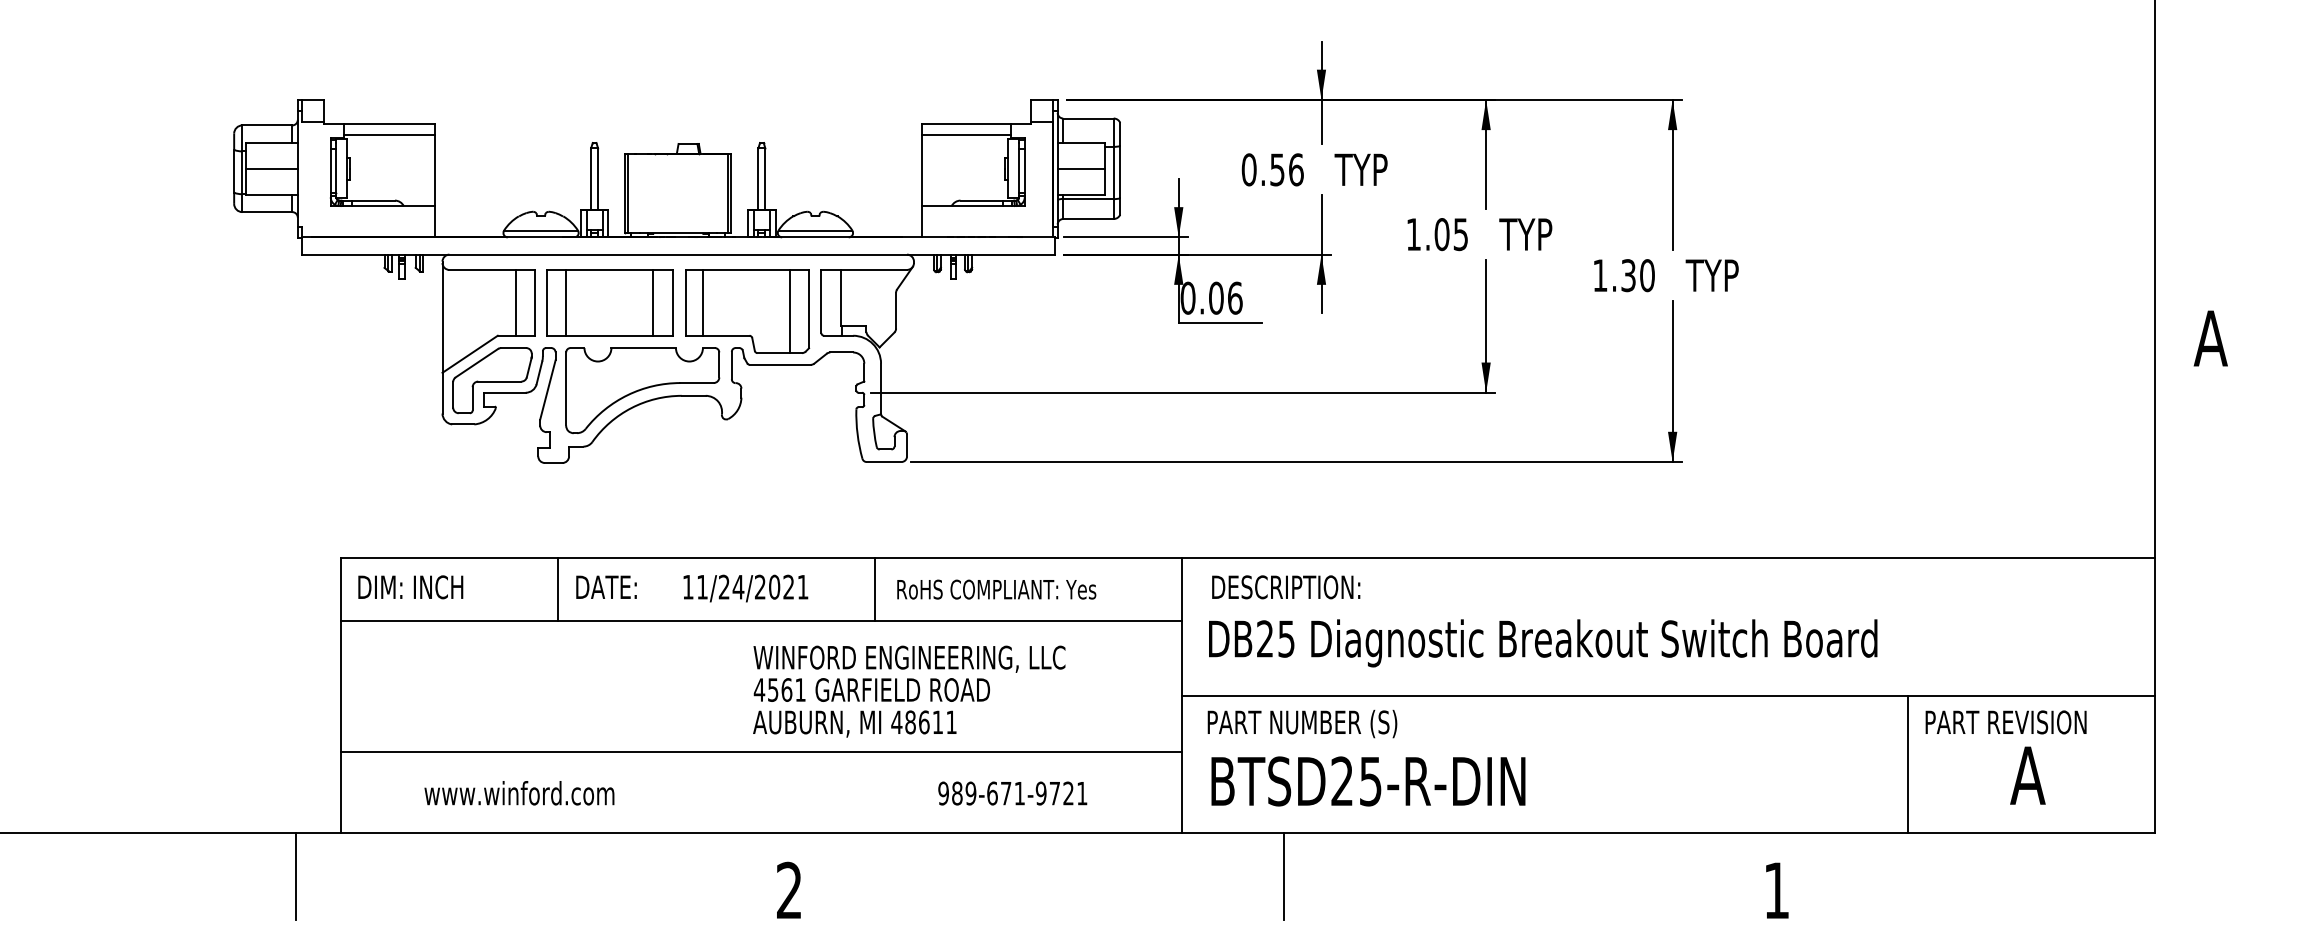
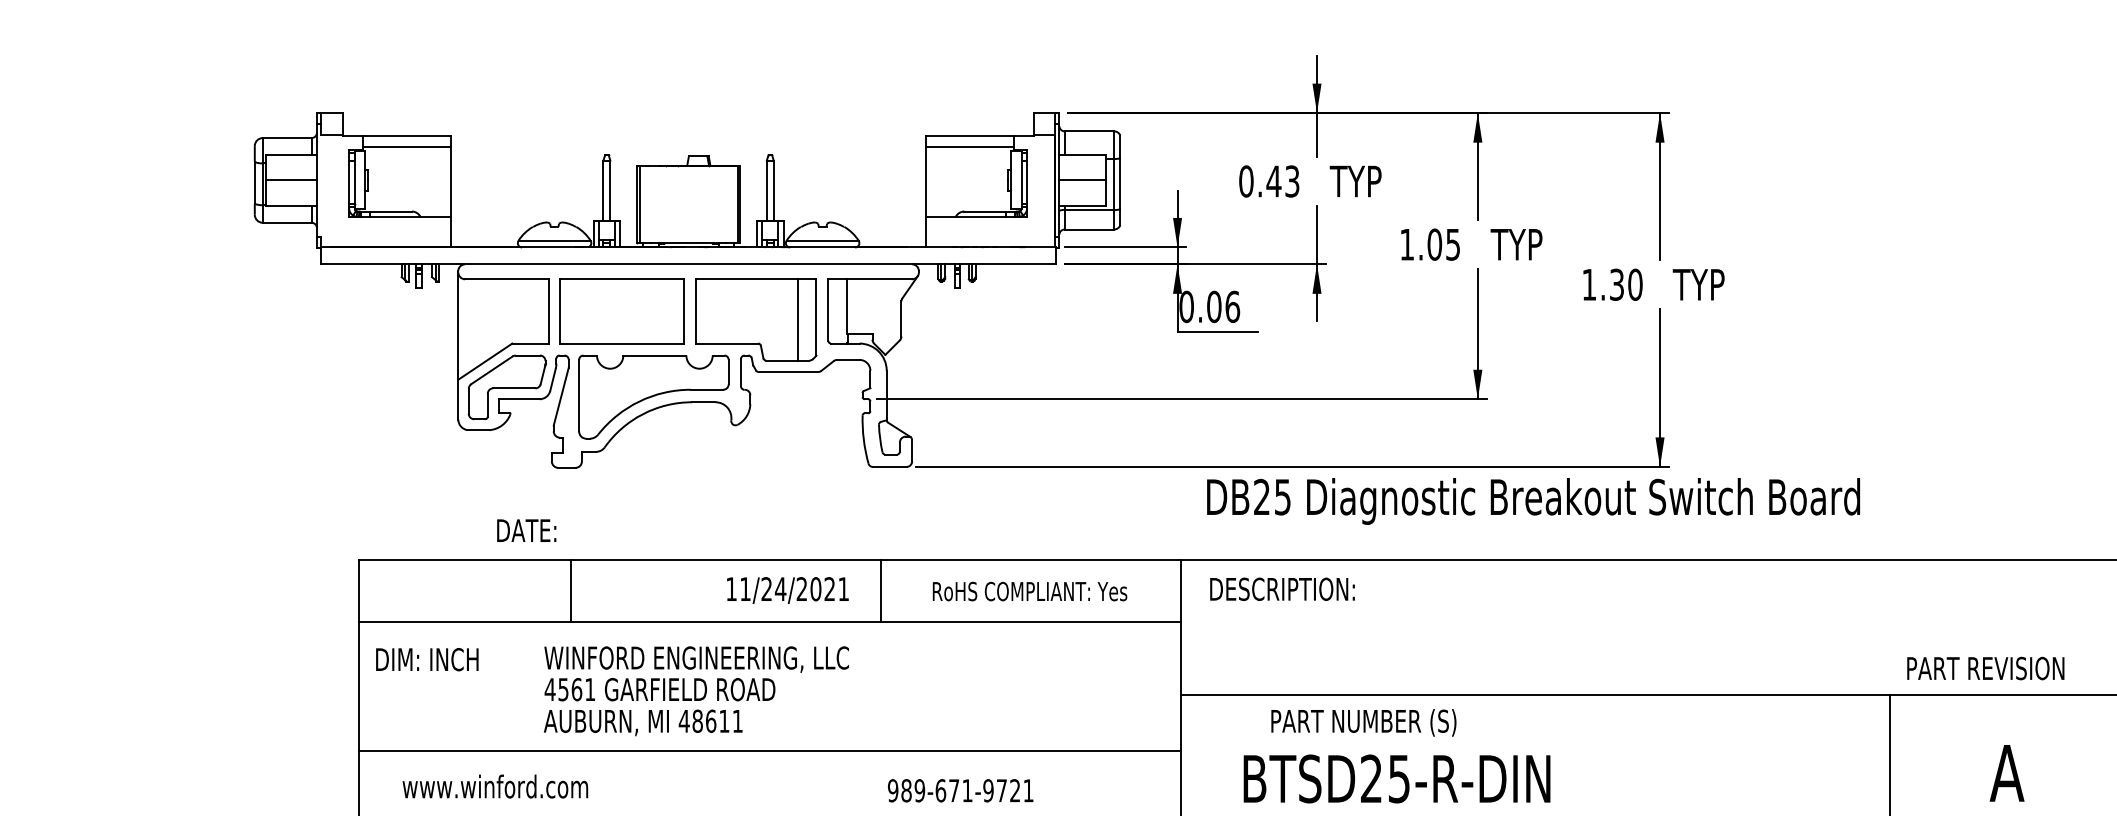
text: (1286, 169) -> (1282, 181), 0.56 -> 0.43
line: (515, 302) -> (529, 311), removed
line: (566, 302) -> (579, 311), removed
line: (653, 302) -> (664, 311), removed
line: (703, 302) -> (713, 311), removed
text: (606, 586) -> (526, 529), moved
text: (410, 587) -> (427, 659), moved
text: (745, 588) -> (787, 590), moved
text: (996, 589) -> (1029, 591), moved
text: (1543, 643) -> (1533, 501), moved
text: (909, 691) -> (696, 691), moved
text: (2005, 722) -> (1985, 668), moved
text: (1302, 723) -> (1363, 722), moved
text: (1368, 781) -> (1397, 779), moved
text: (519, 793) -> (495, 786), moved
text: (1012, 793) -> (960, 790), moved

